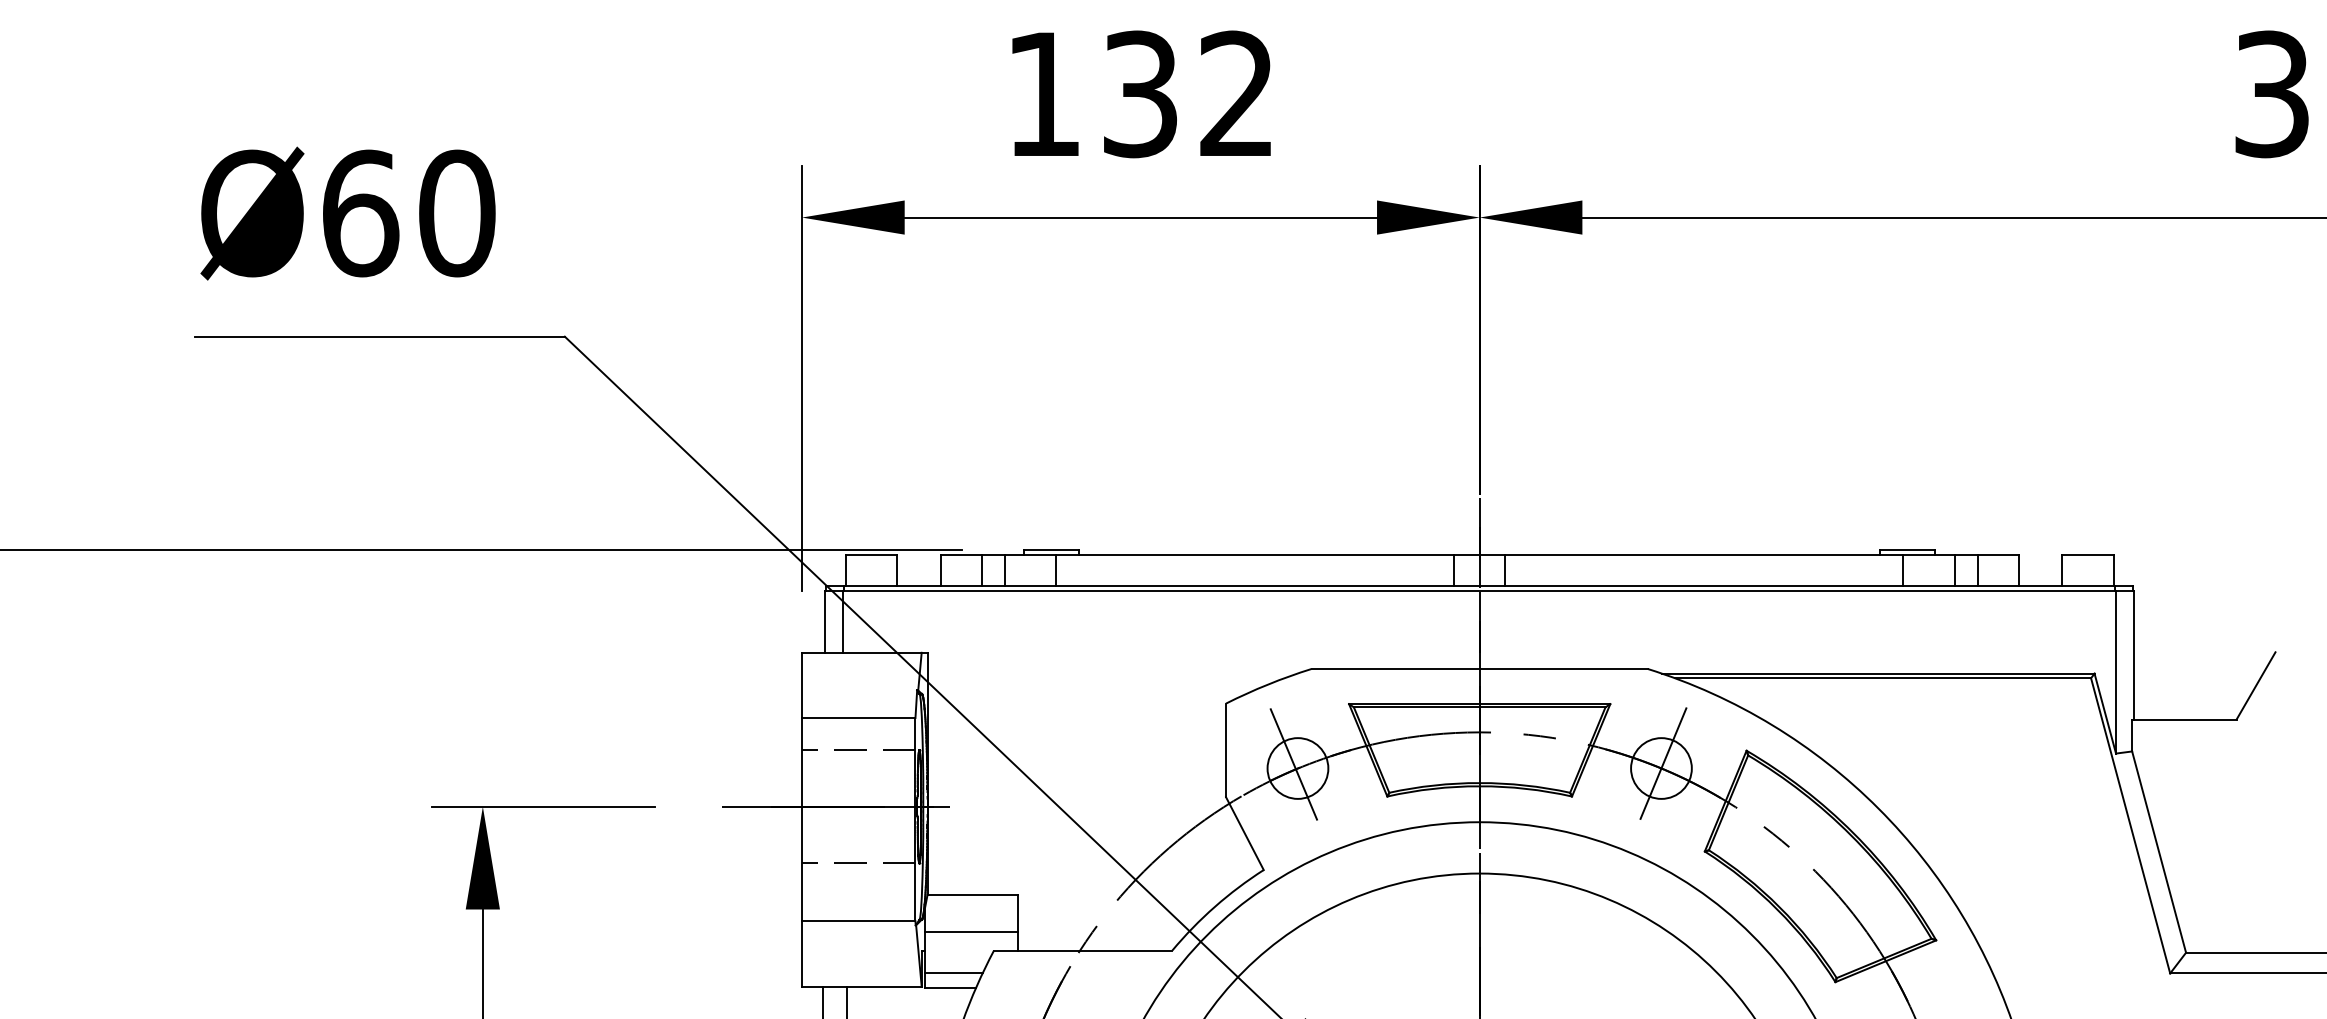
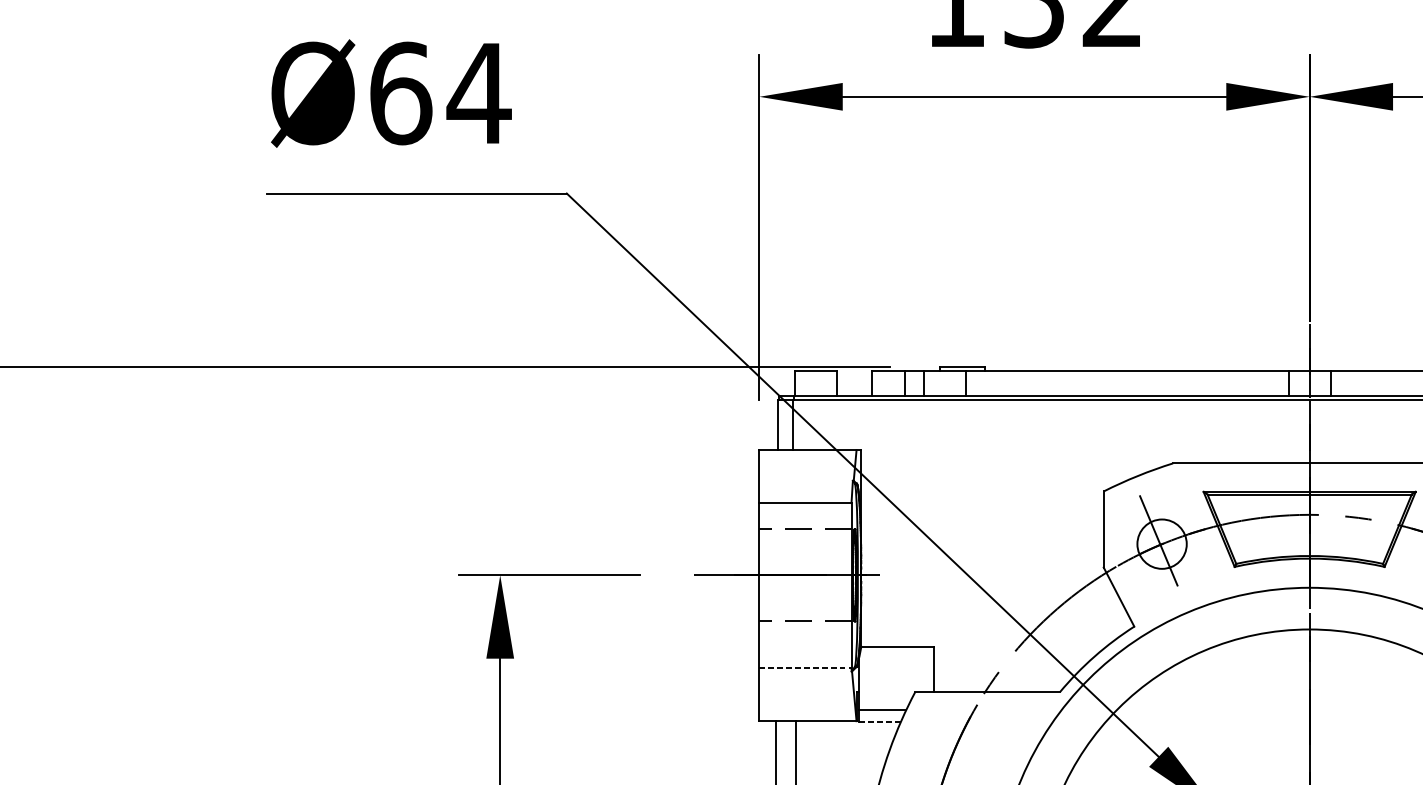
text: (456, 213) -> (478, 93), Ø60 -> Ø64
line: (858, 921) -> (805, 668), solid -> dashed
line: (971, 931) -> (897, 676), removed
line: (950, 987) -> (879, 722), solid -> dashed

